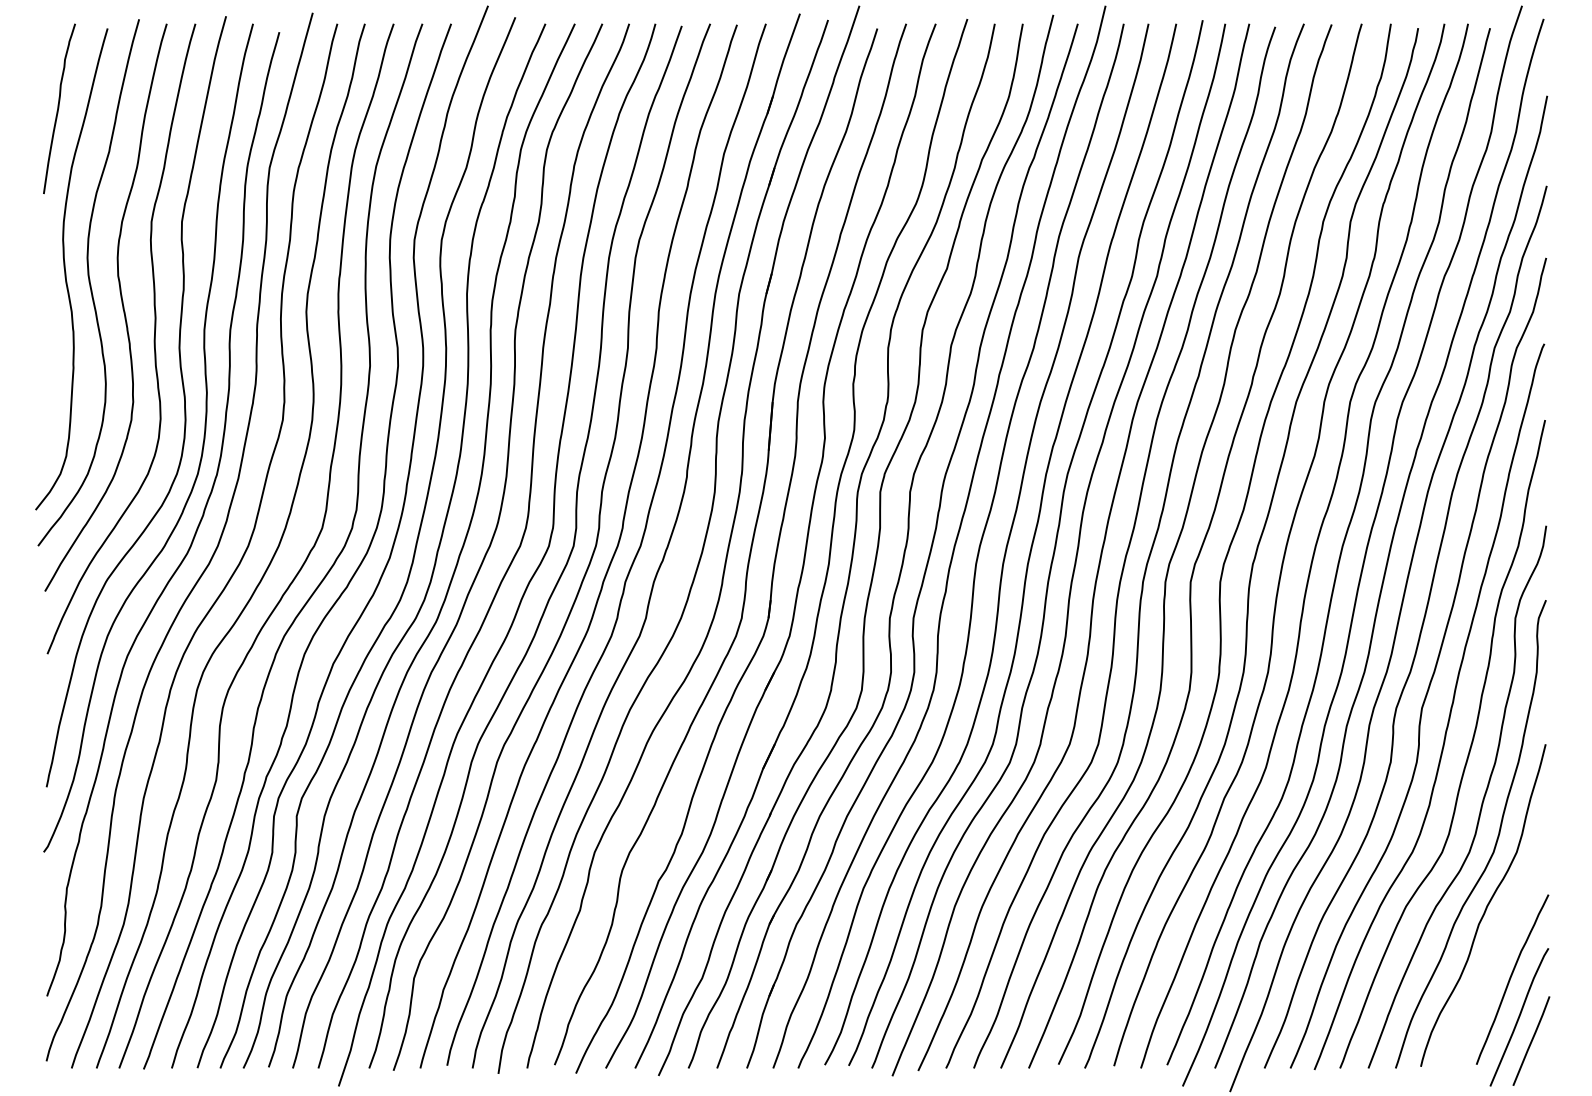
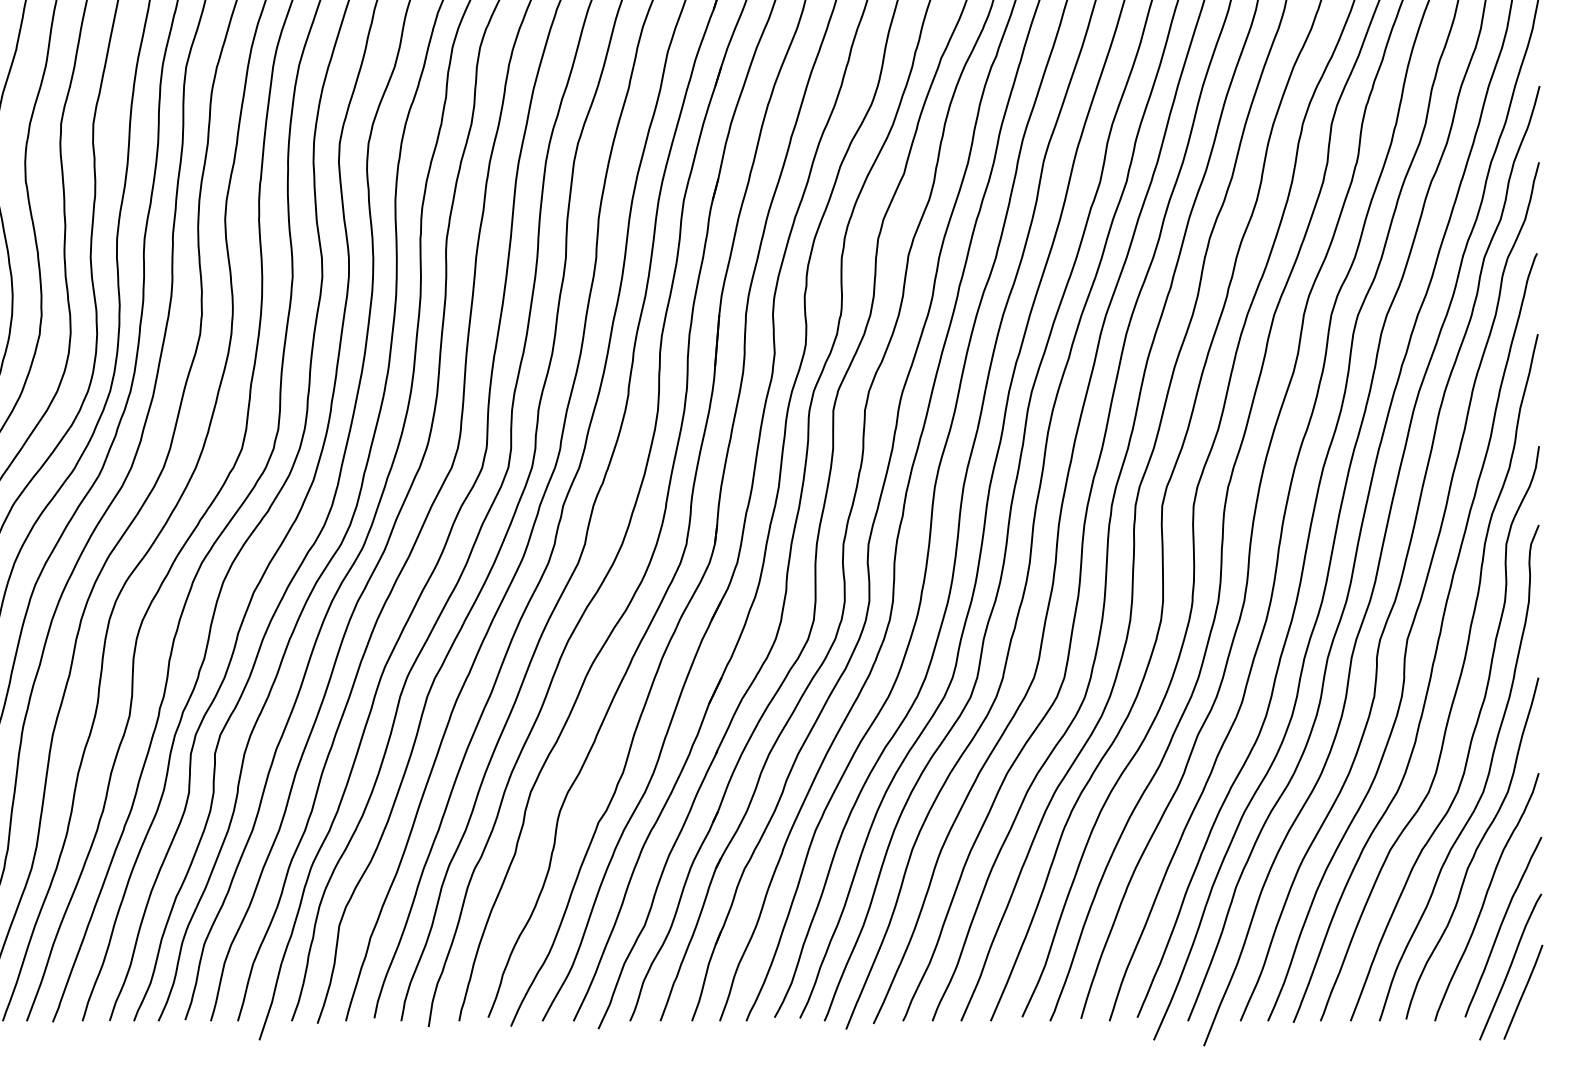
curve: (1496, 951) -> (1486, 897), added

